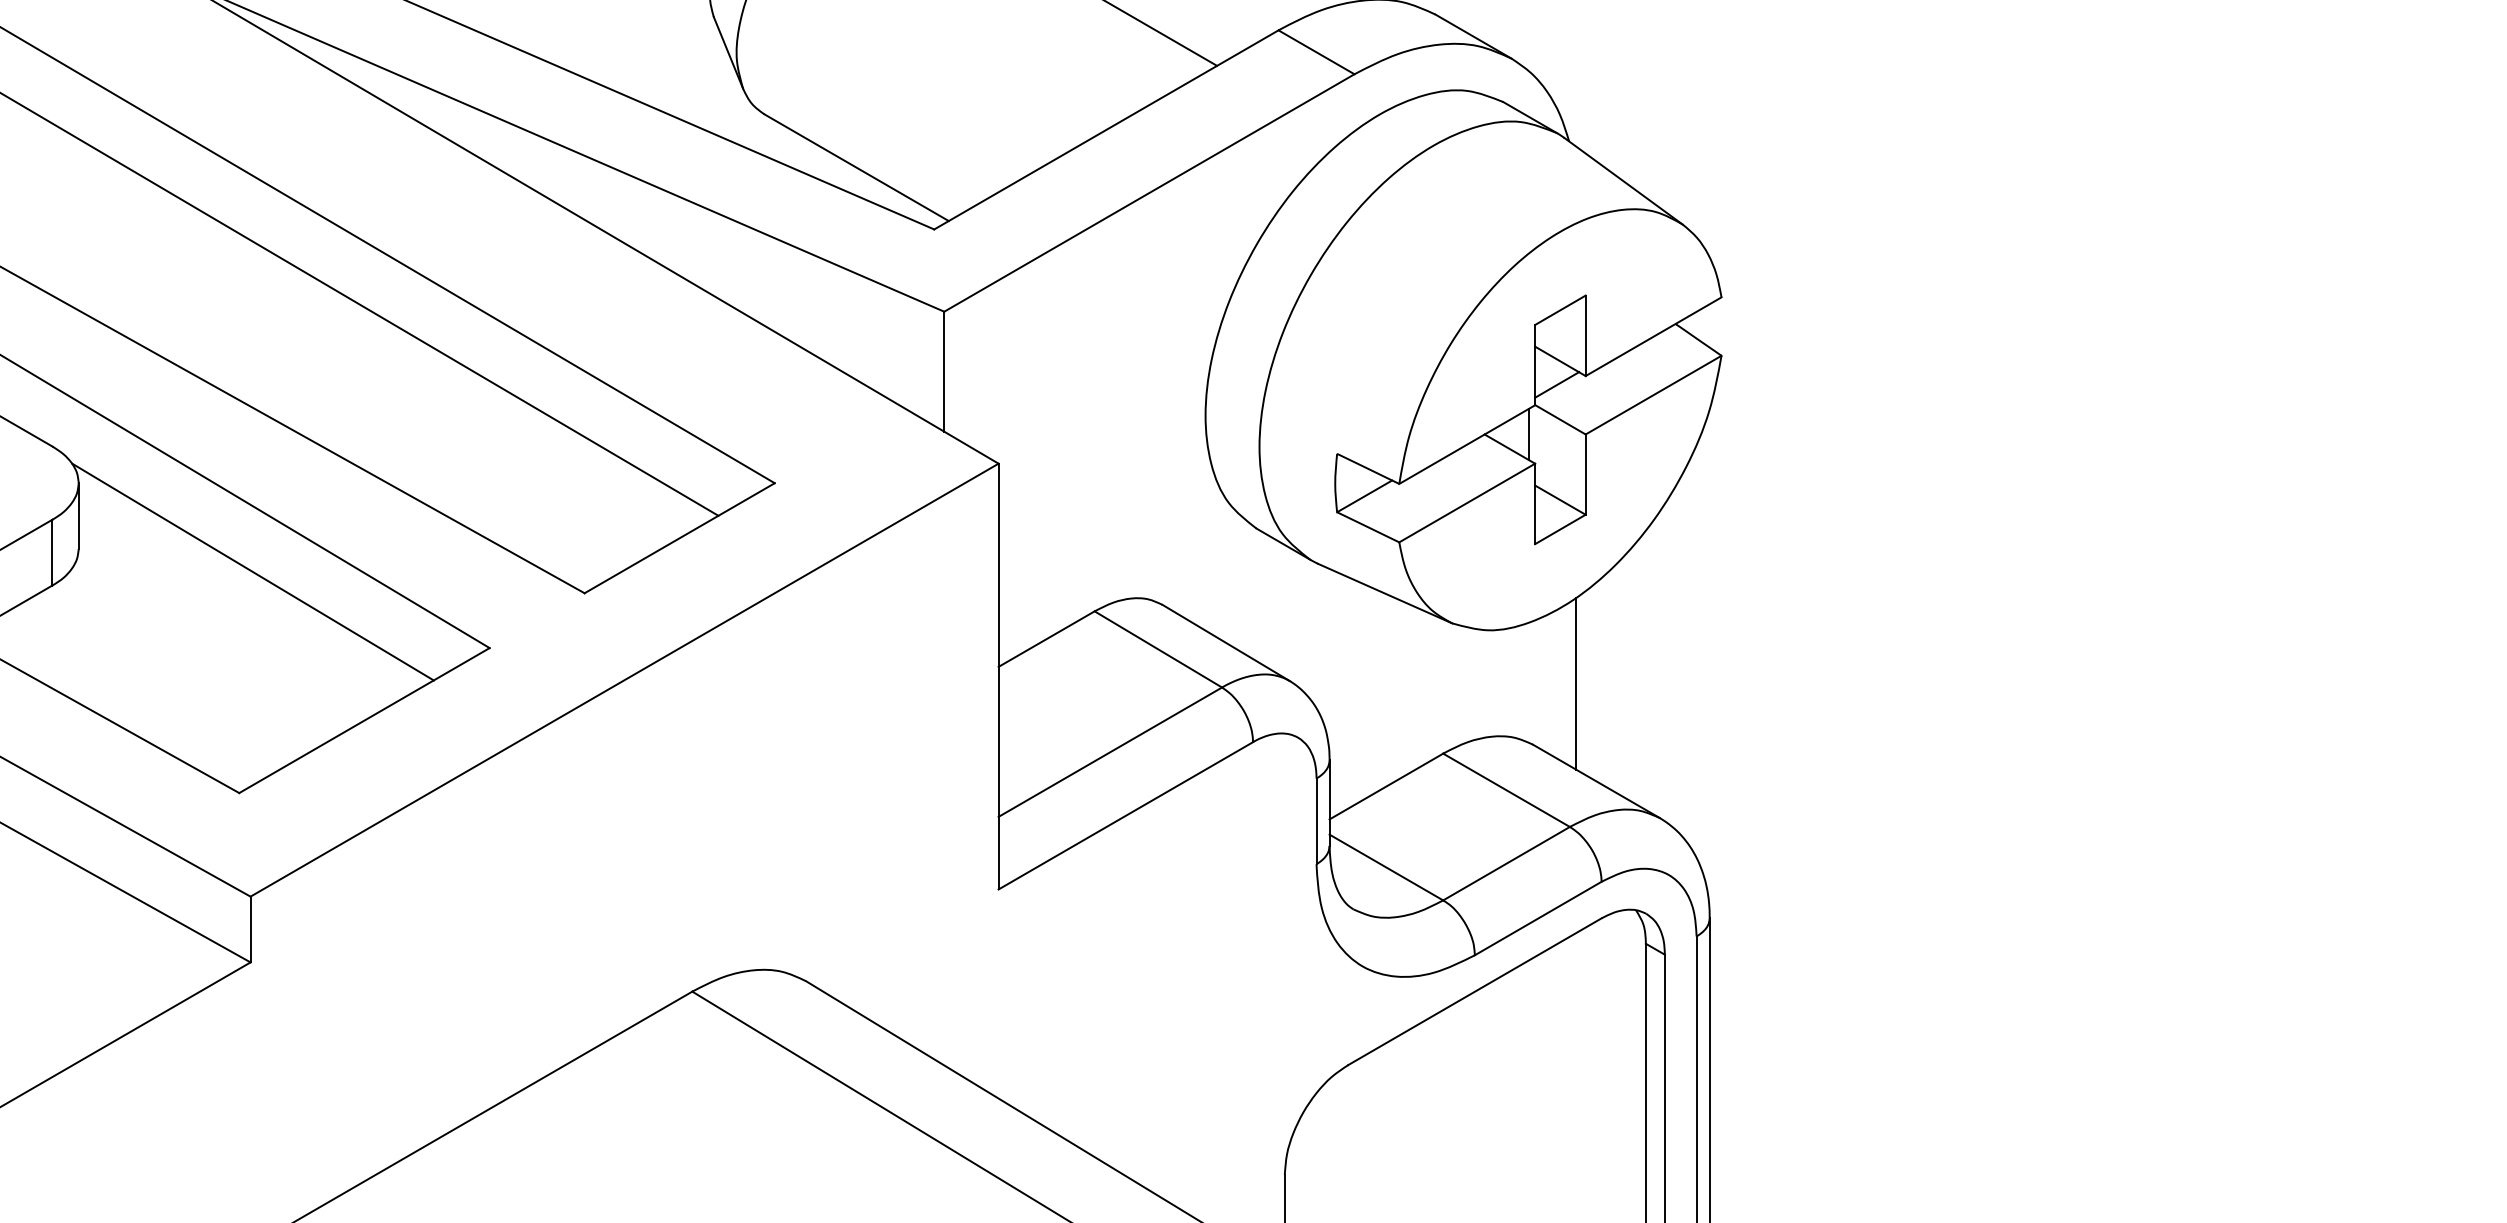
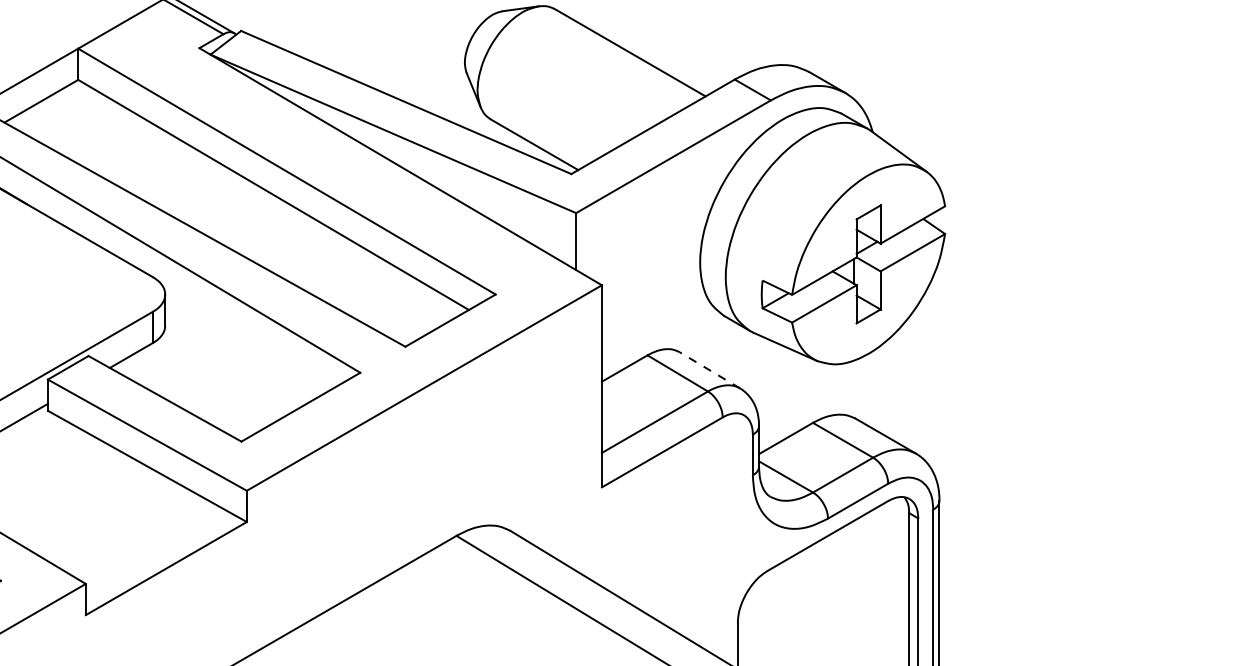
line: (251, 571) -> (247, 336), removed
line: (1225, 643) -> (709, 370), solid -> dashed
line: (1577, 683) -> (876, 389), removed

